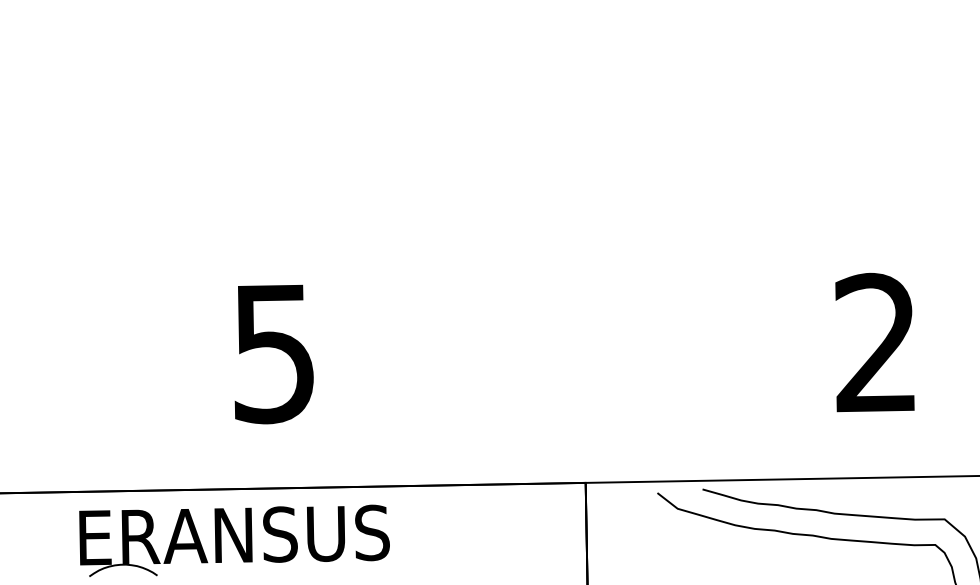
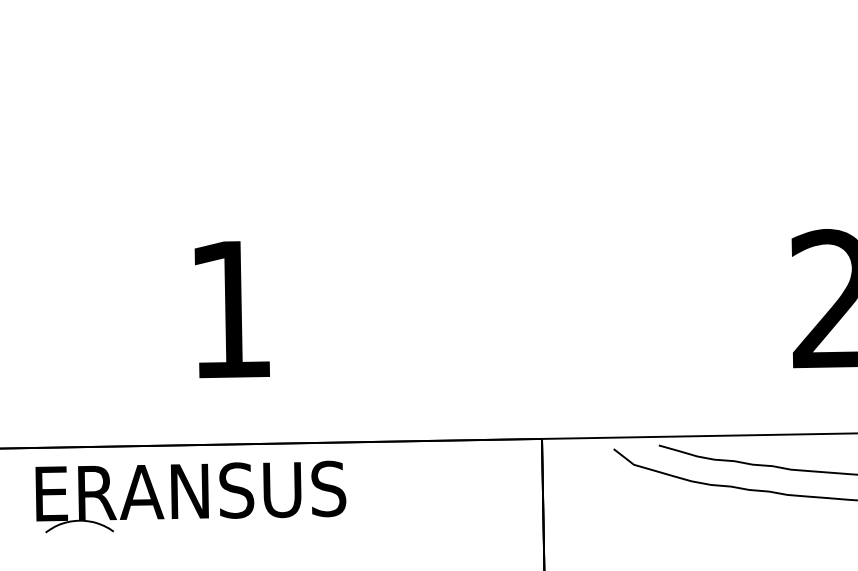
text: (273, 354) -> (229, 310), 5 -> 1

